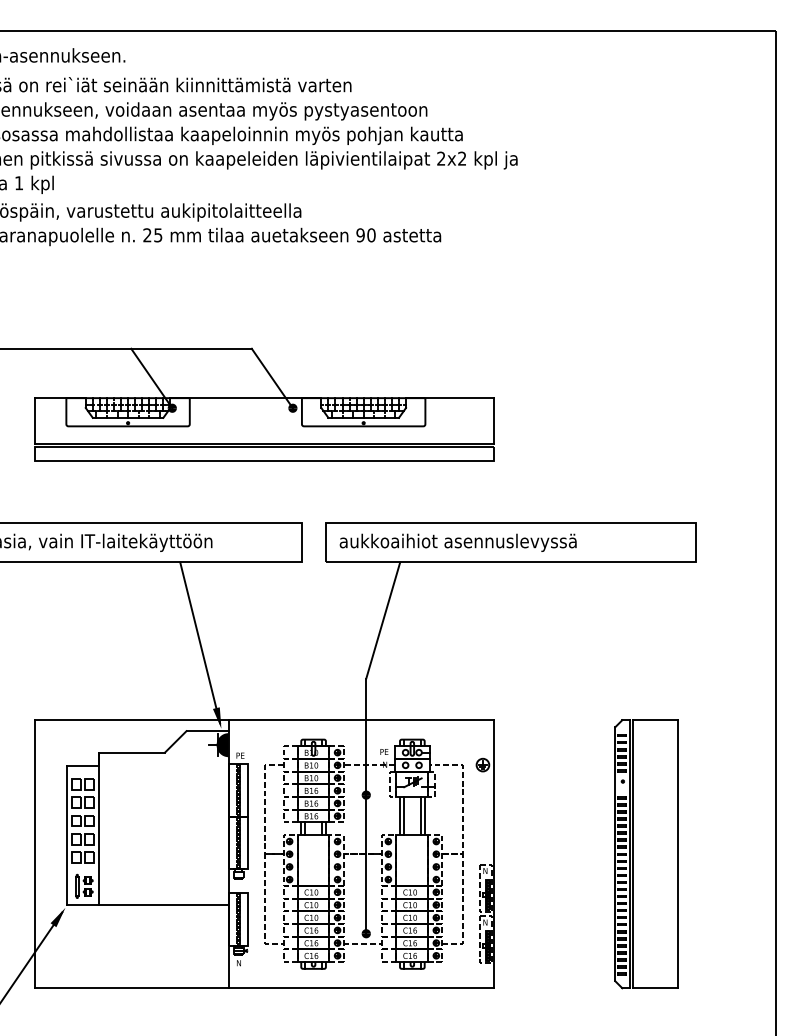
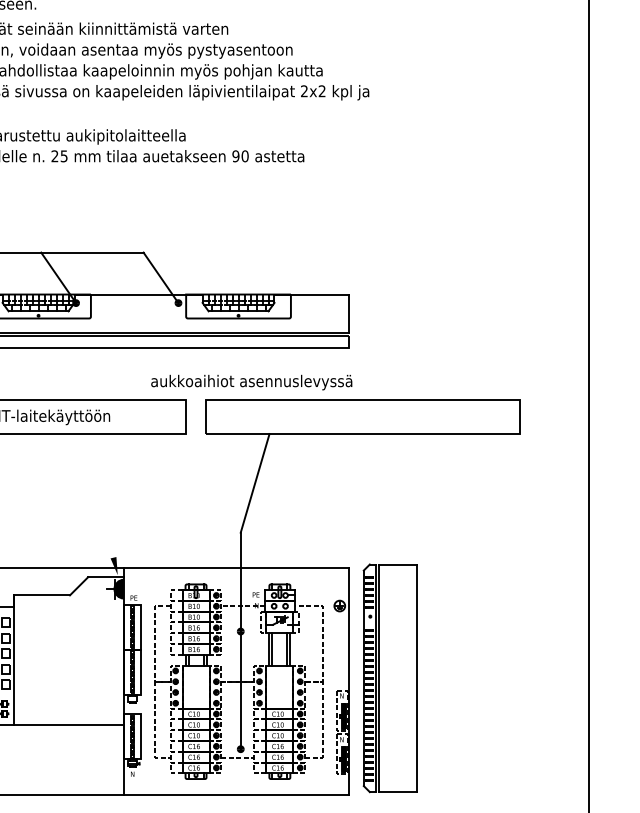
text: (457, 542) -> (251, 382), moved
line: (200, 642) -> (100, 501), removed
part: (646, 854) -> (390, 678), moved

